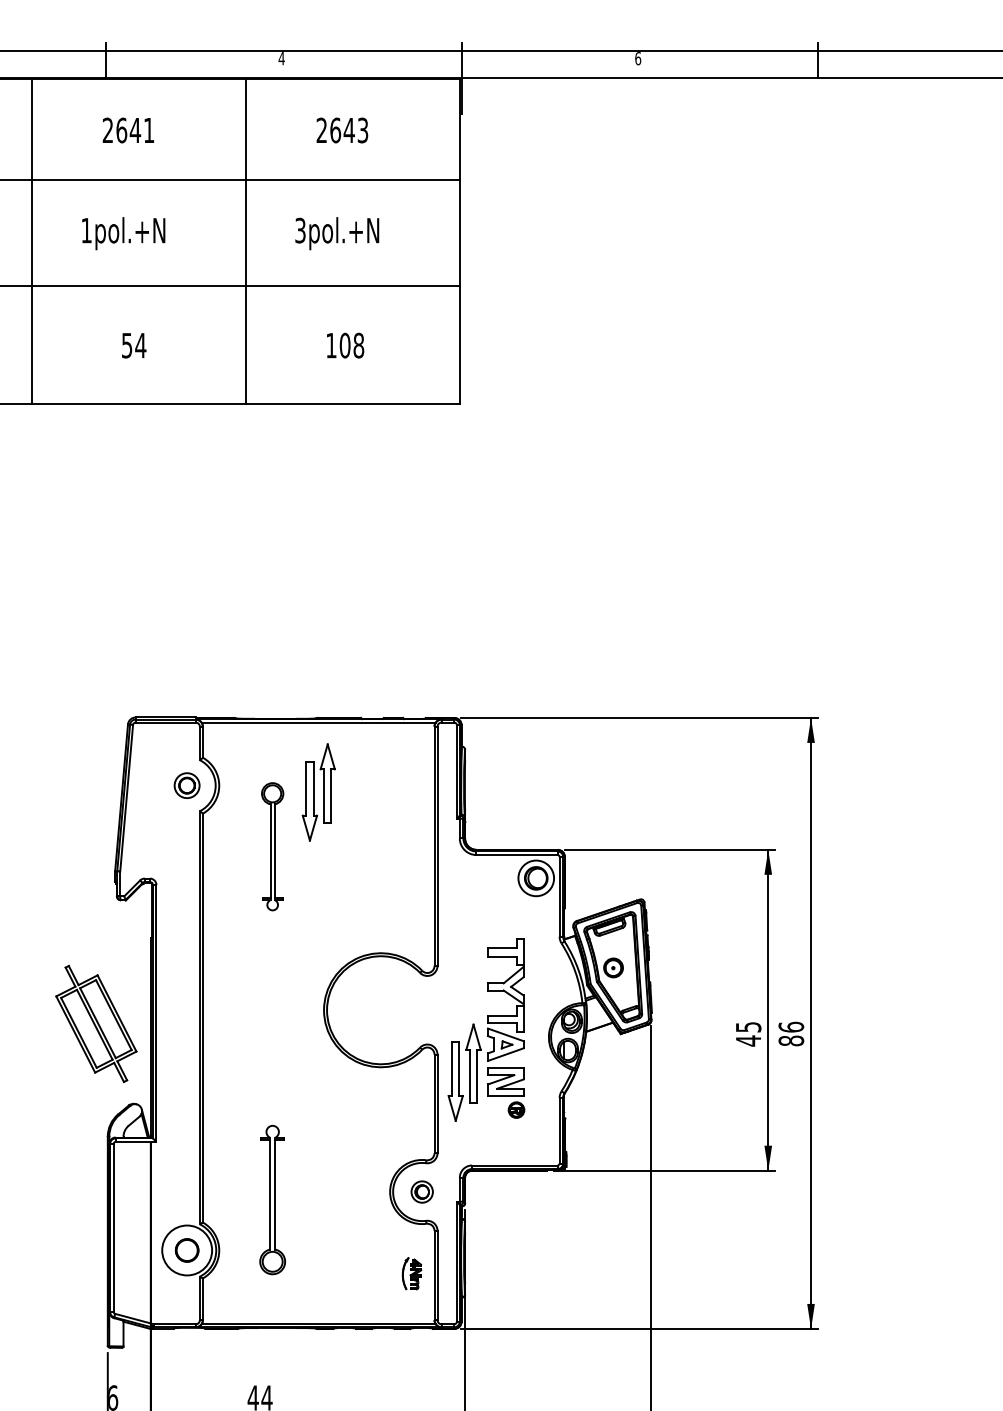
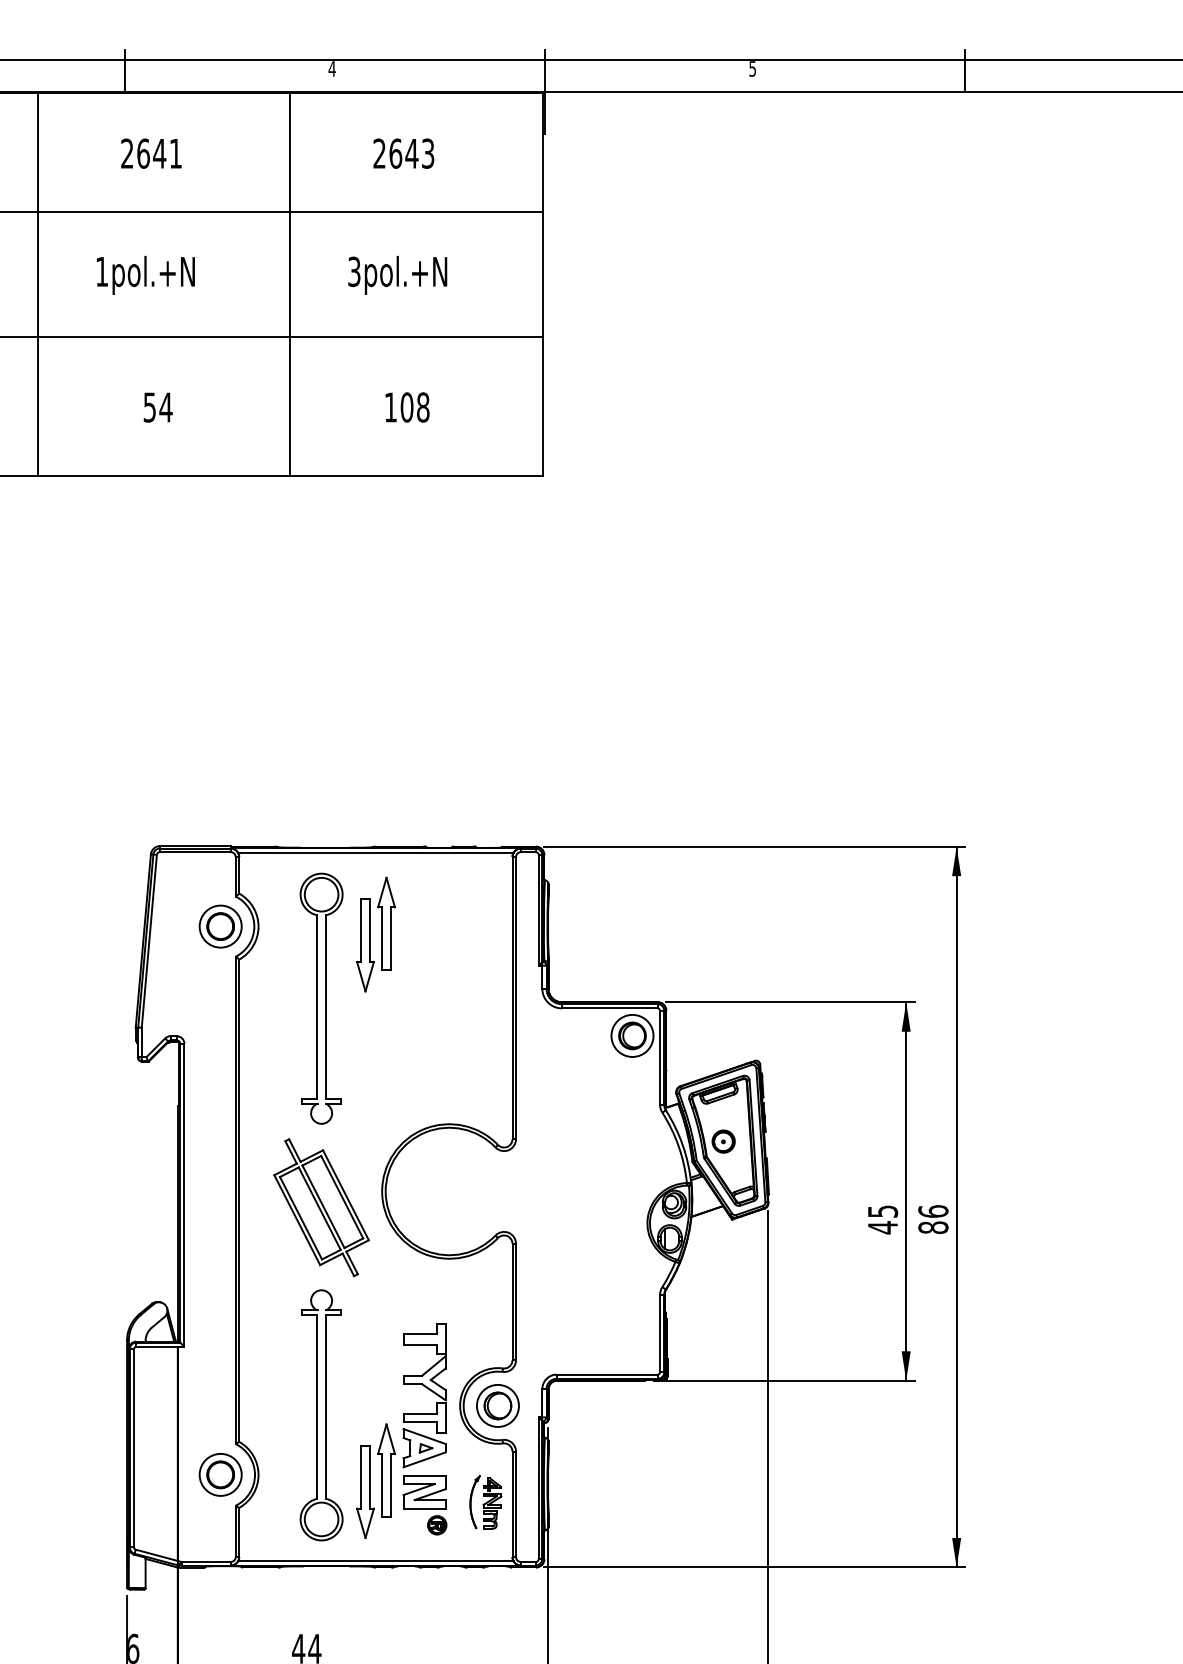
text: (637, 58) -> (752, 68), 6 -> 5
part: (187, 785) -> (220, 926), size x1.43
part: (272, 846) -> (321, 998), size x1.67
part: (96, 1023) -> (321, 1207), moved
part: (486, 1029) -> (401, 1430), moved
part: (421, 1191) -> (497, 1405), size x1.67
part: (272, 1200) -> (321, 1415), size x1.43
circle: (187, 1250) -> (220, 1474), size x0.71
part: (411, 1273) -> (485, 1502), size x1.43

